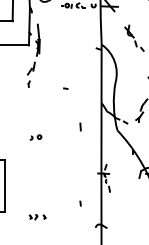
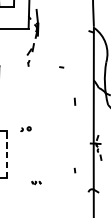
part: (35, 137) -> (25, 129), moved
line: (4, 185) -> (6, 154), solid -> dashed
part: (37, 217) -> (36, 183), size x0.6

